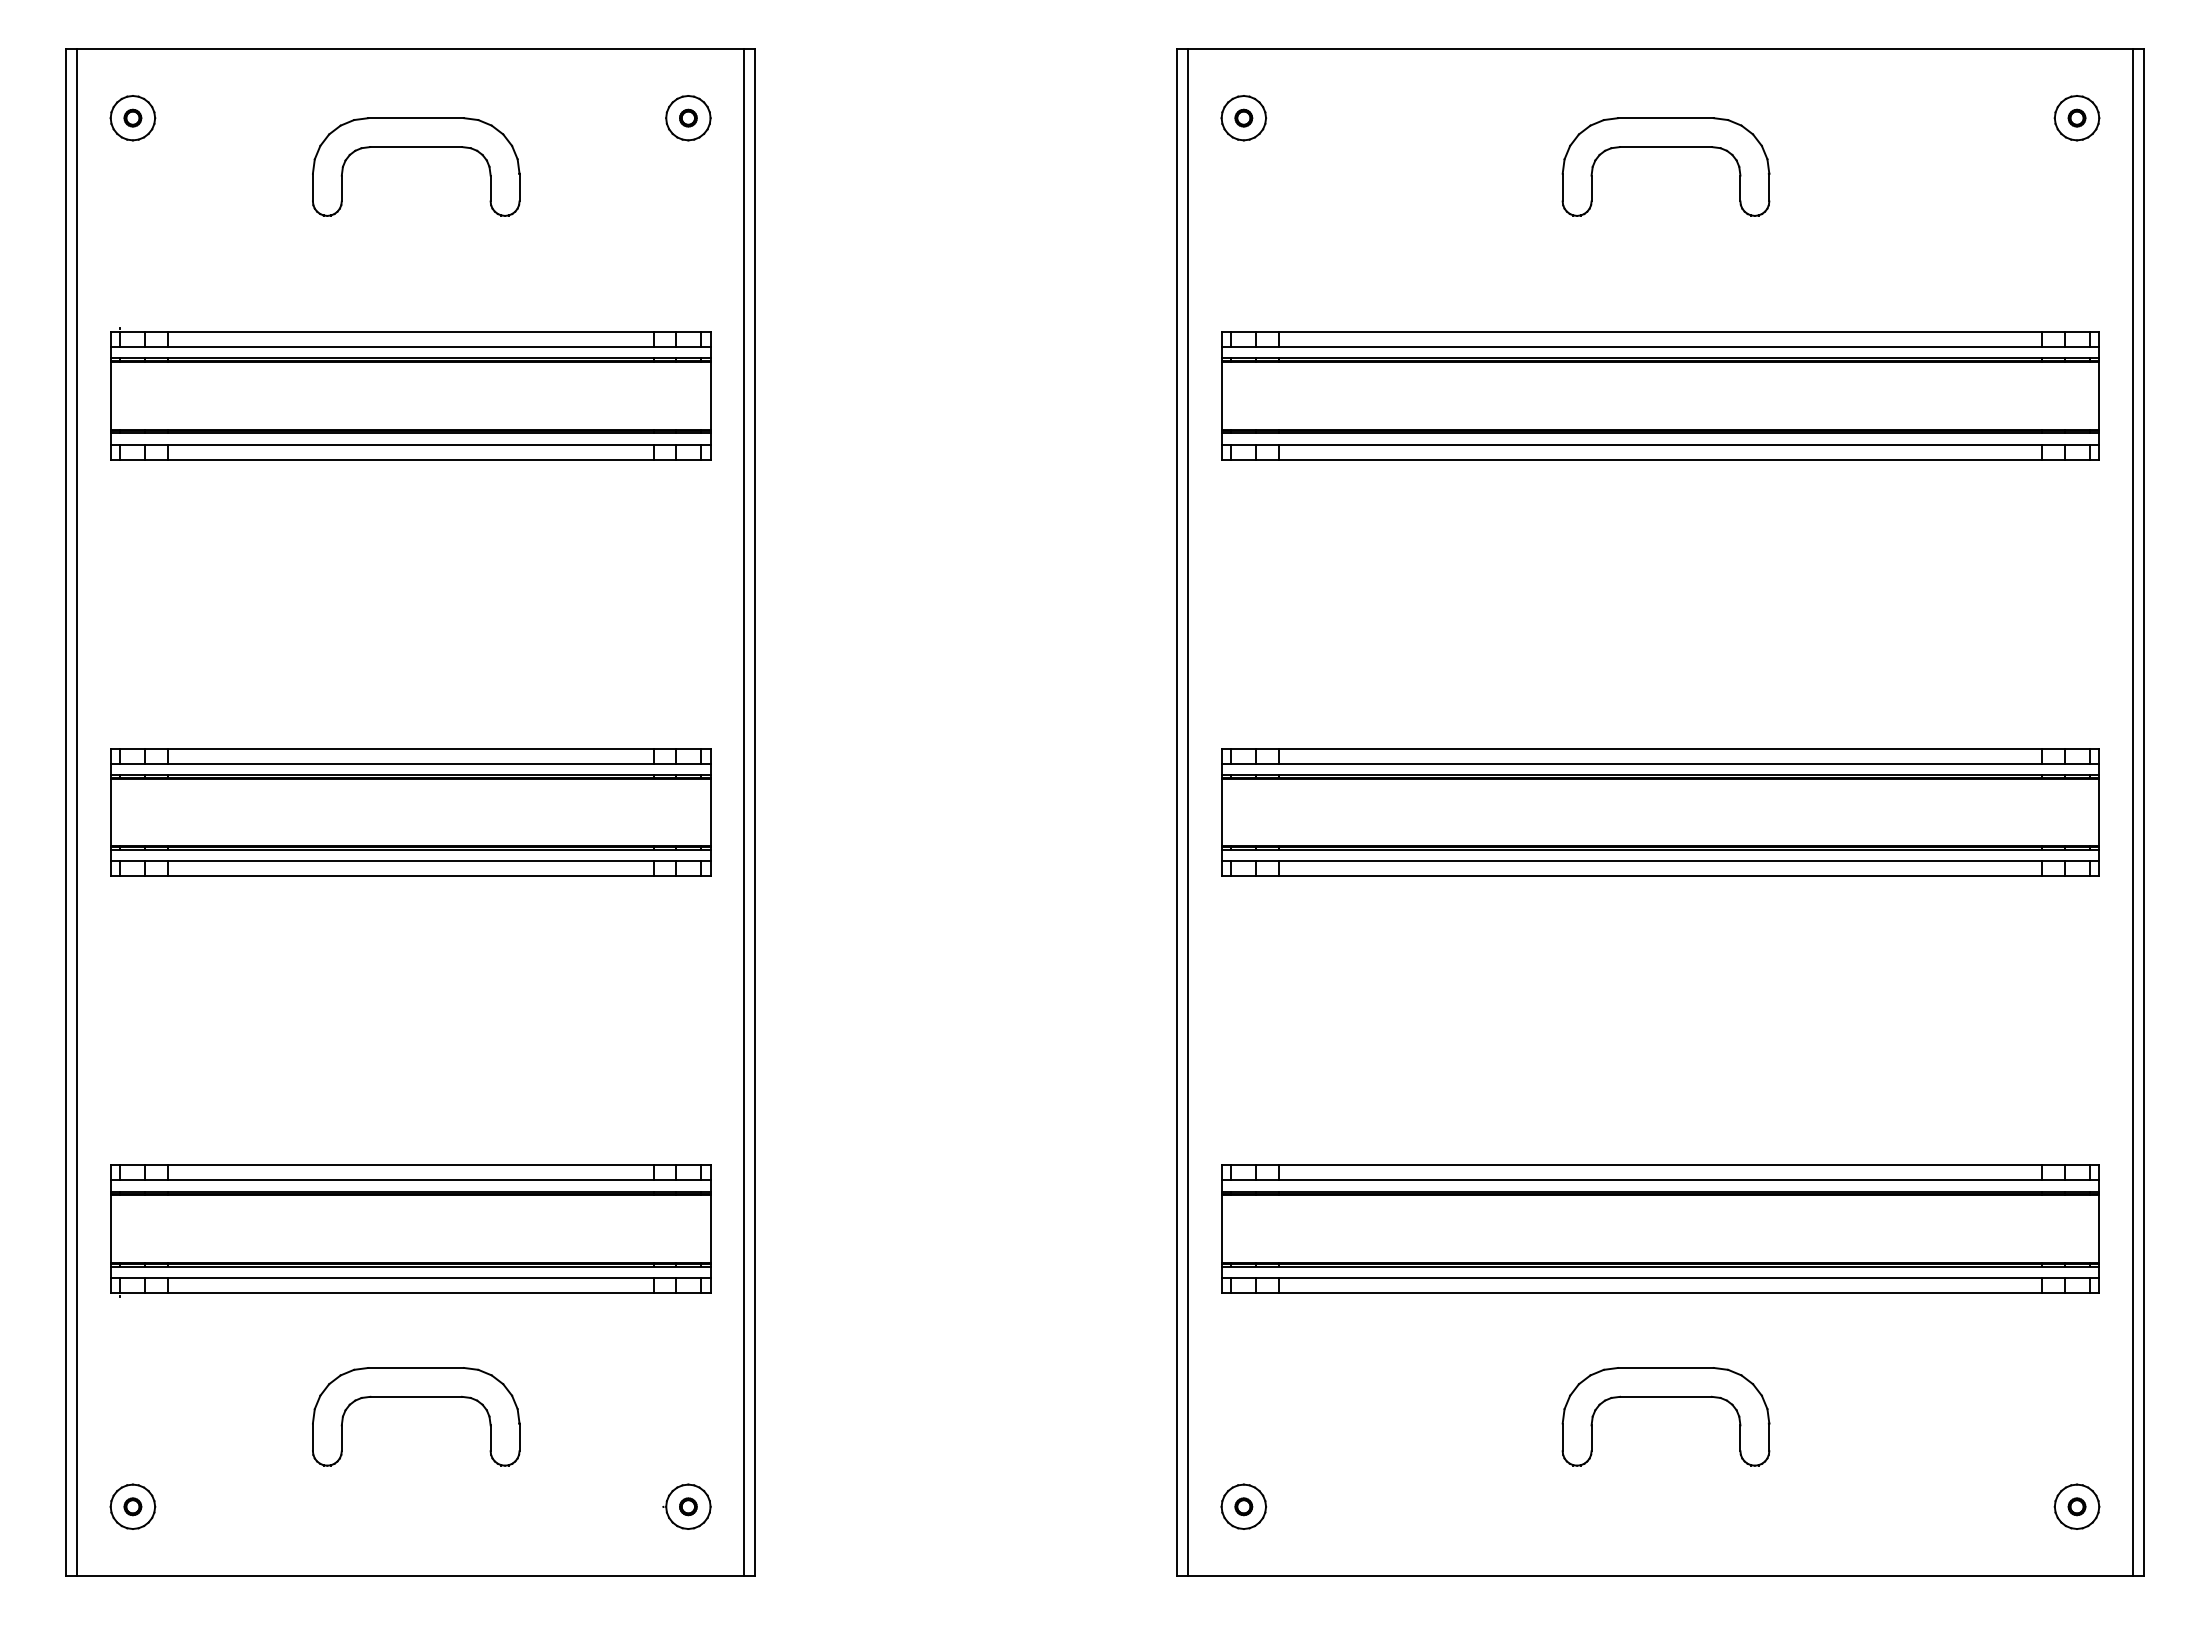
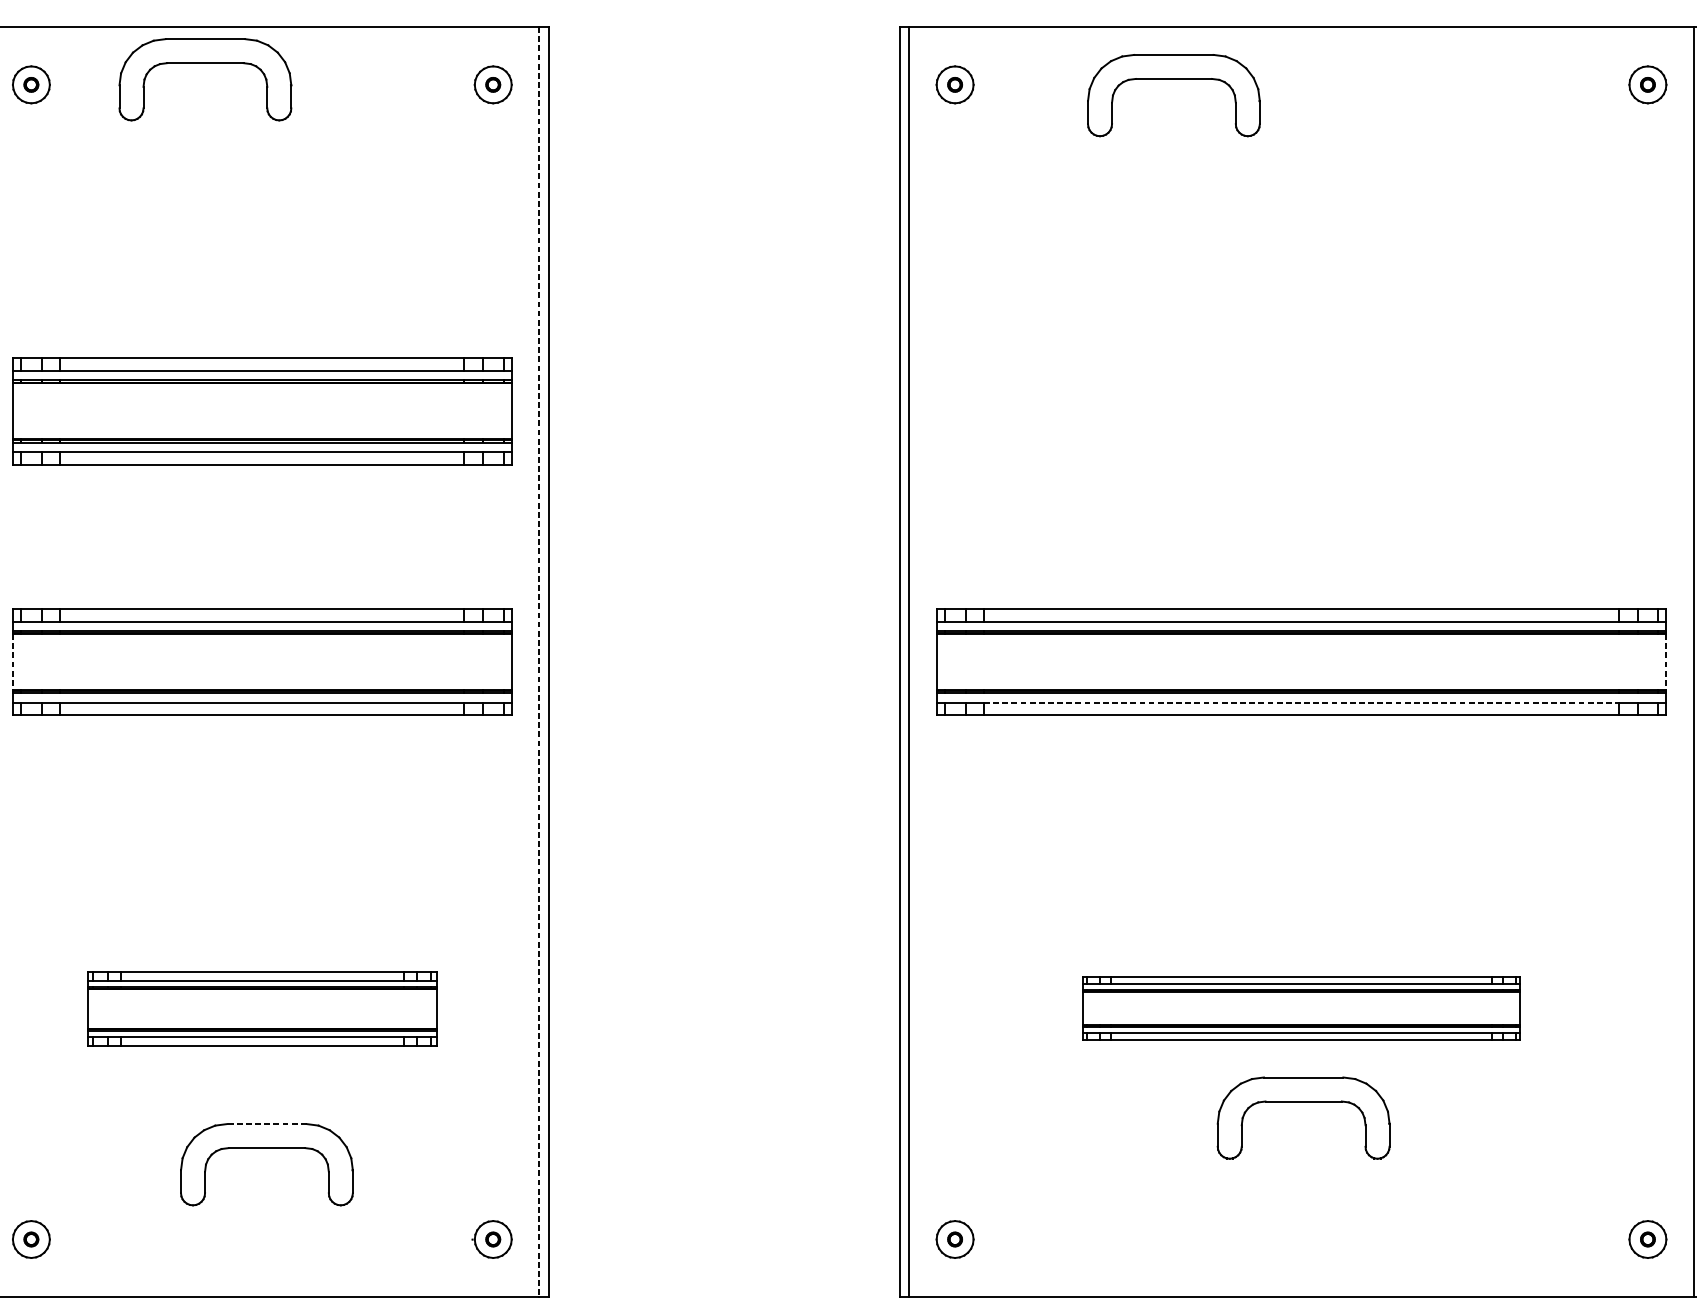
part: (416, 147) -> (205, 63), moved
part: (1665, 147) -> (1173, 79), moved
part: (410, 393) -> (262, 409), moved
part: (1660, 395) -> (1301, 315), removed
line: (110, 812) -> (12, 662), solid -> dashed
line: (743, 812) -> (539, 662), solid -> dashed
line: (2099, 812) -> (1666, 662), solid -> dashed
line: (1660, 861) -> (1301, 702), solid -> dashed
part: (1660, 1228) -> (1301, 1008), size x0.6
part: (410, 1230) -> (262, 1009), size x0.7
line: (416, 1367) -> (267, 1123), solid -> dashed
part: (1665, 1397) -> (1303, 1102), moved

